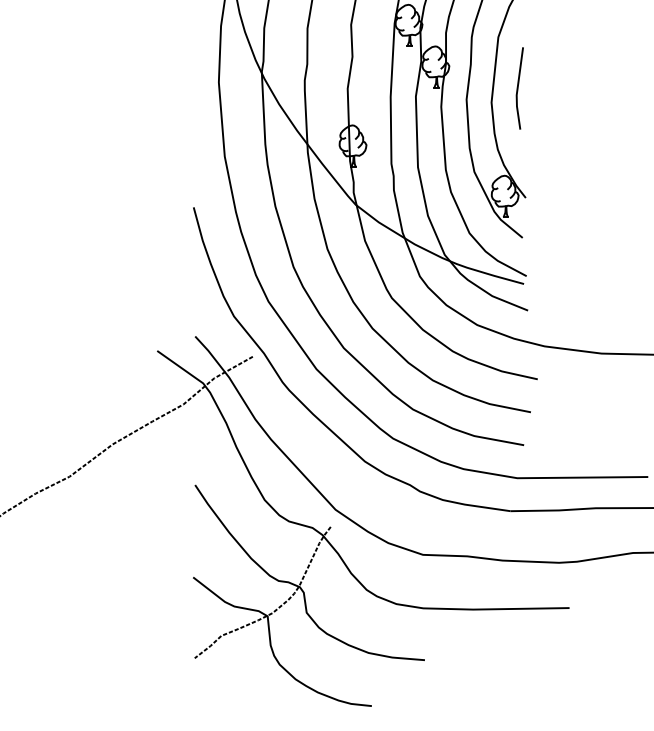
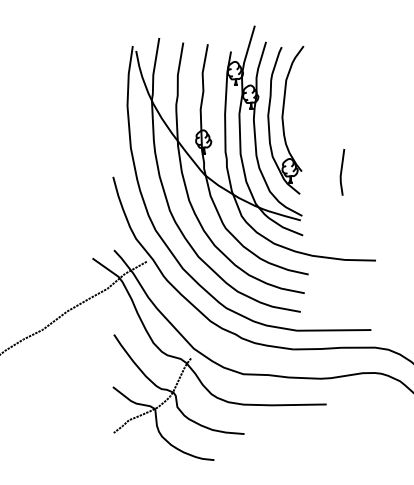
line: (519, 88) -> (342, 172), moved

